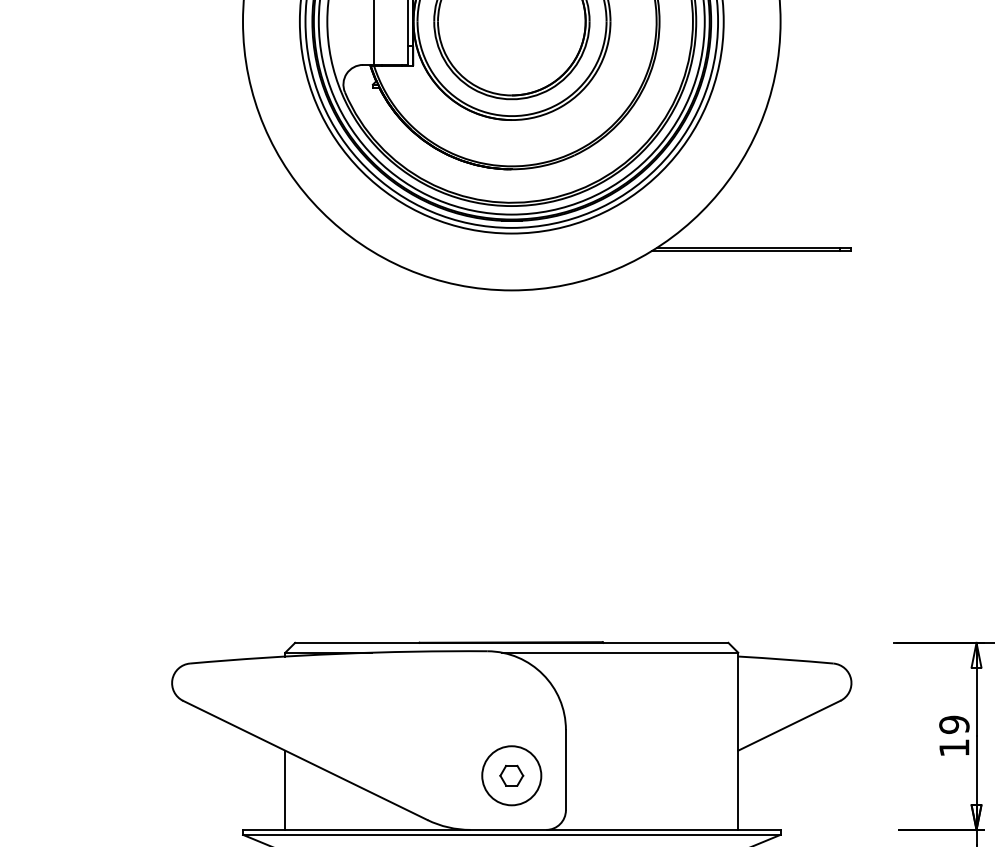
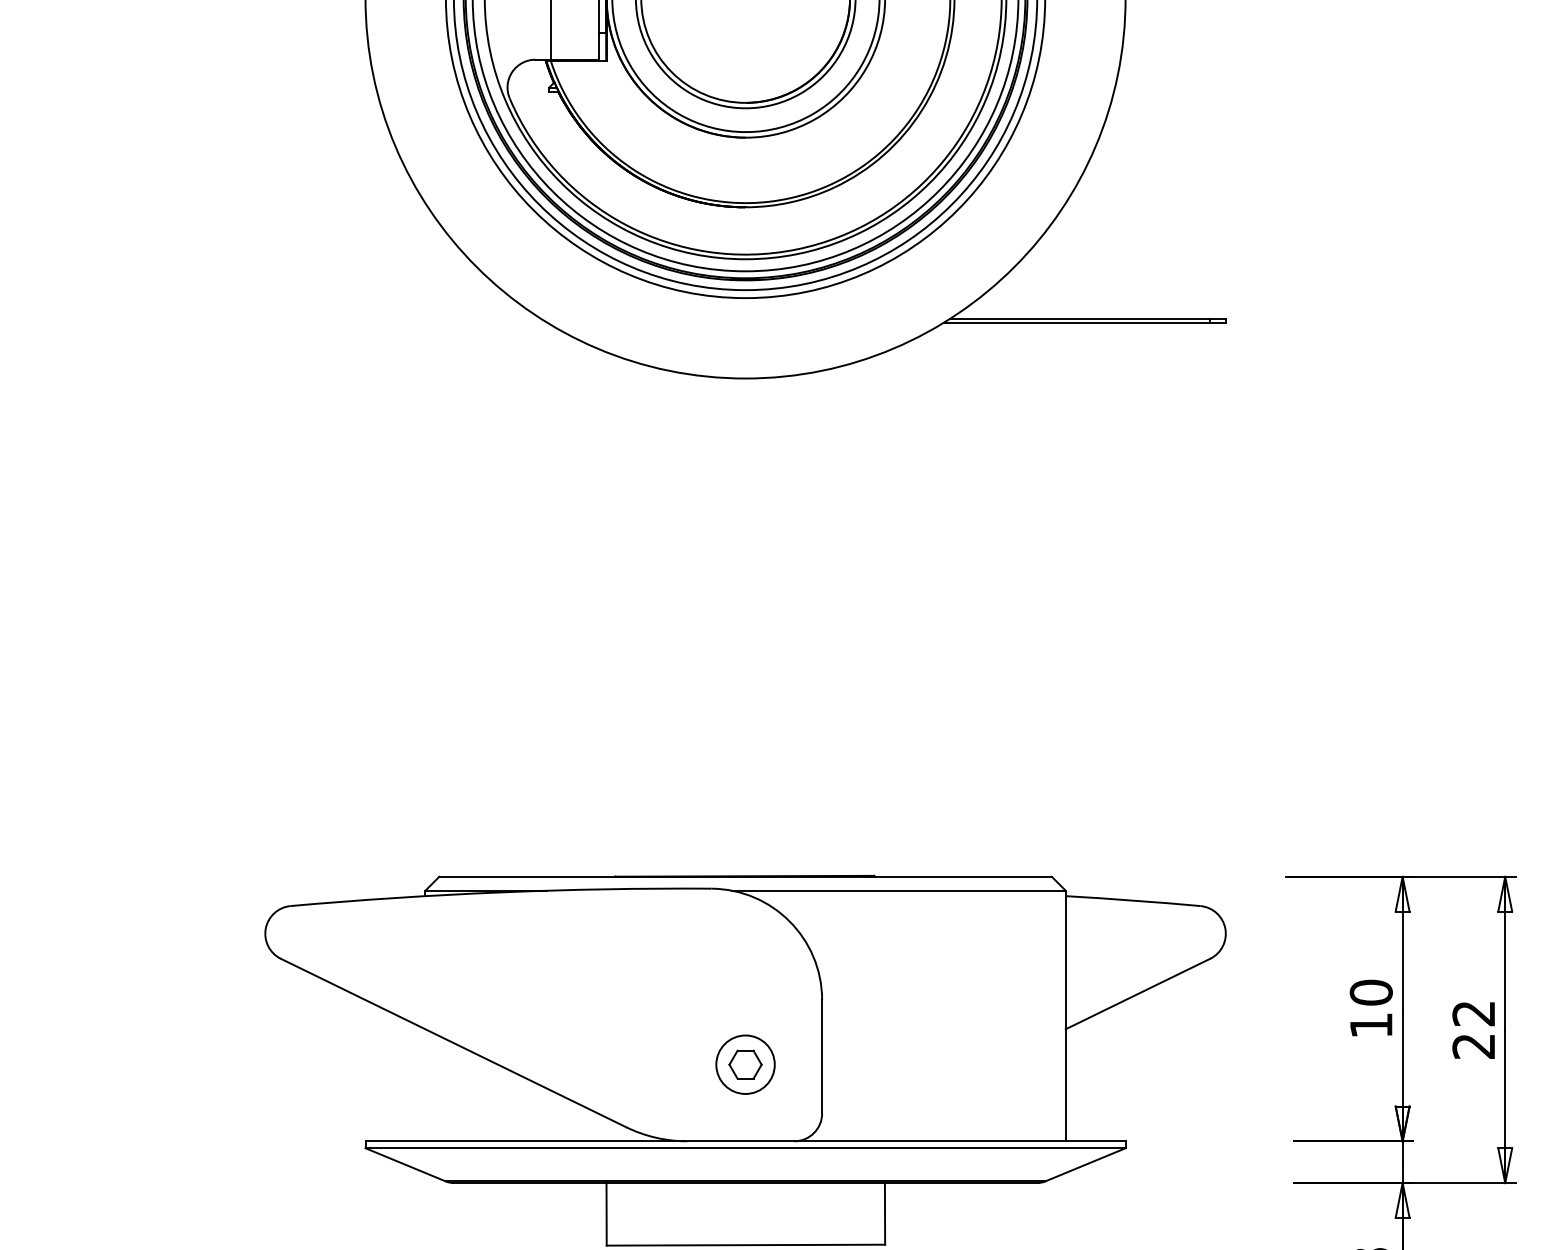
text: (953, 724) -> (1370, 992), 19 -> 10
circle: (511, 775) -> (745, 1064), size x0.7
line: (285, 790) -> (425, 1085), removed

